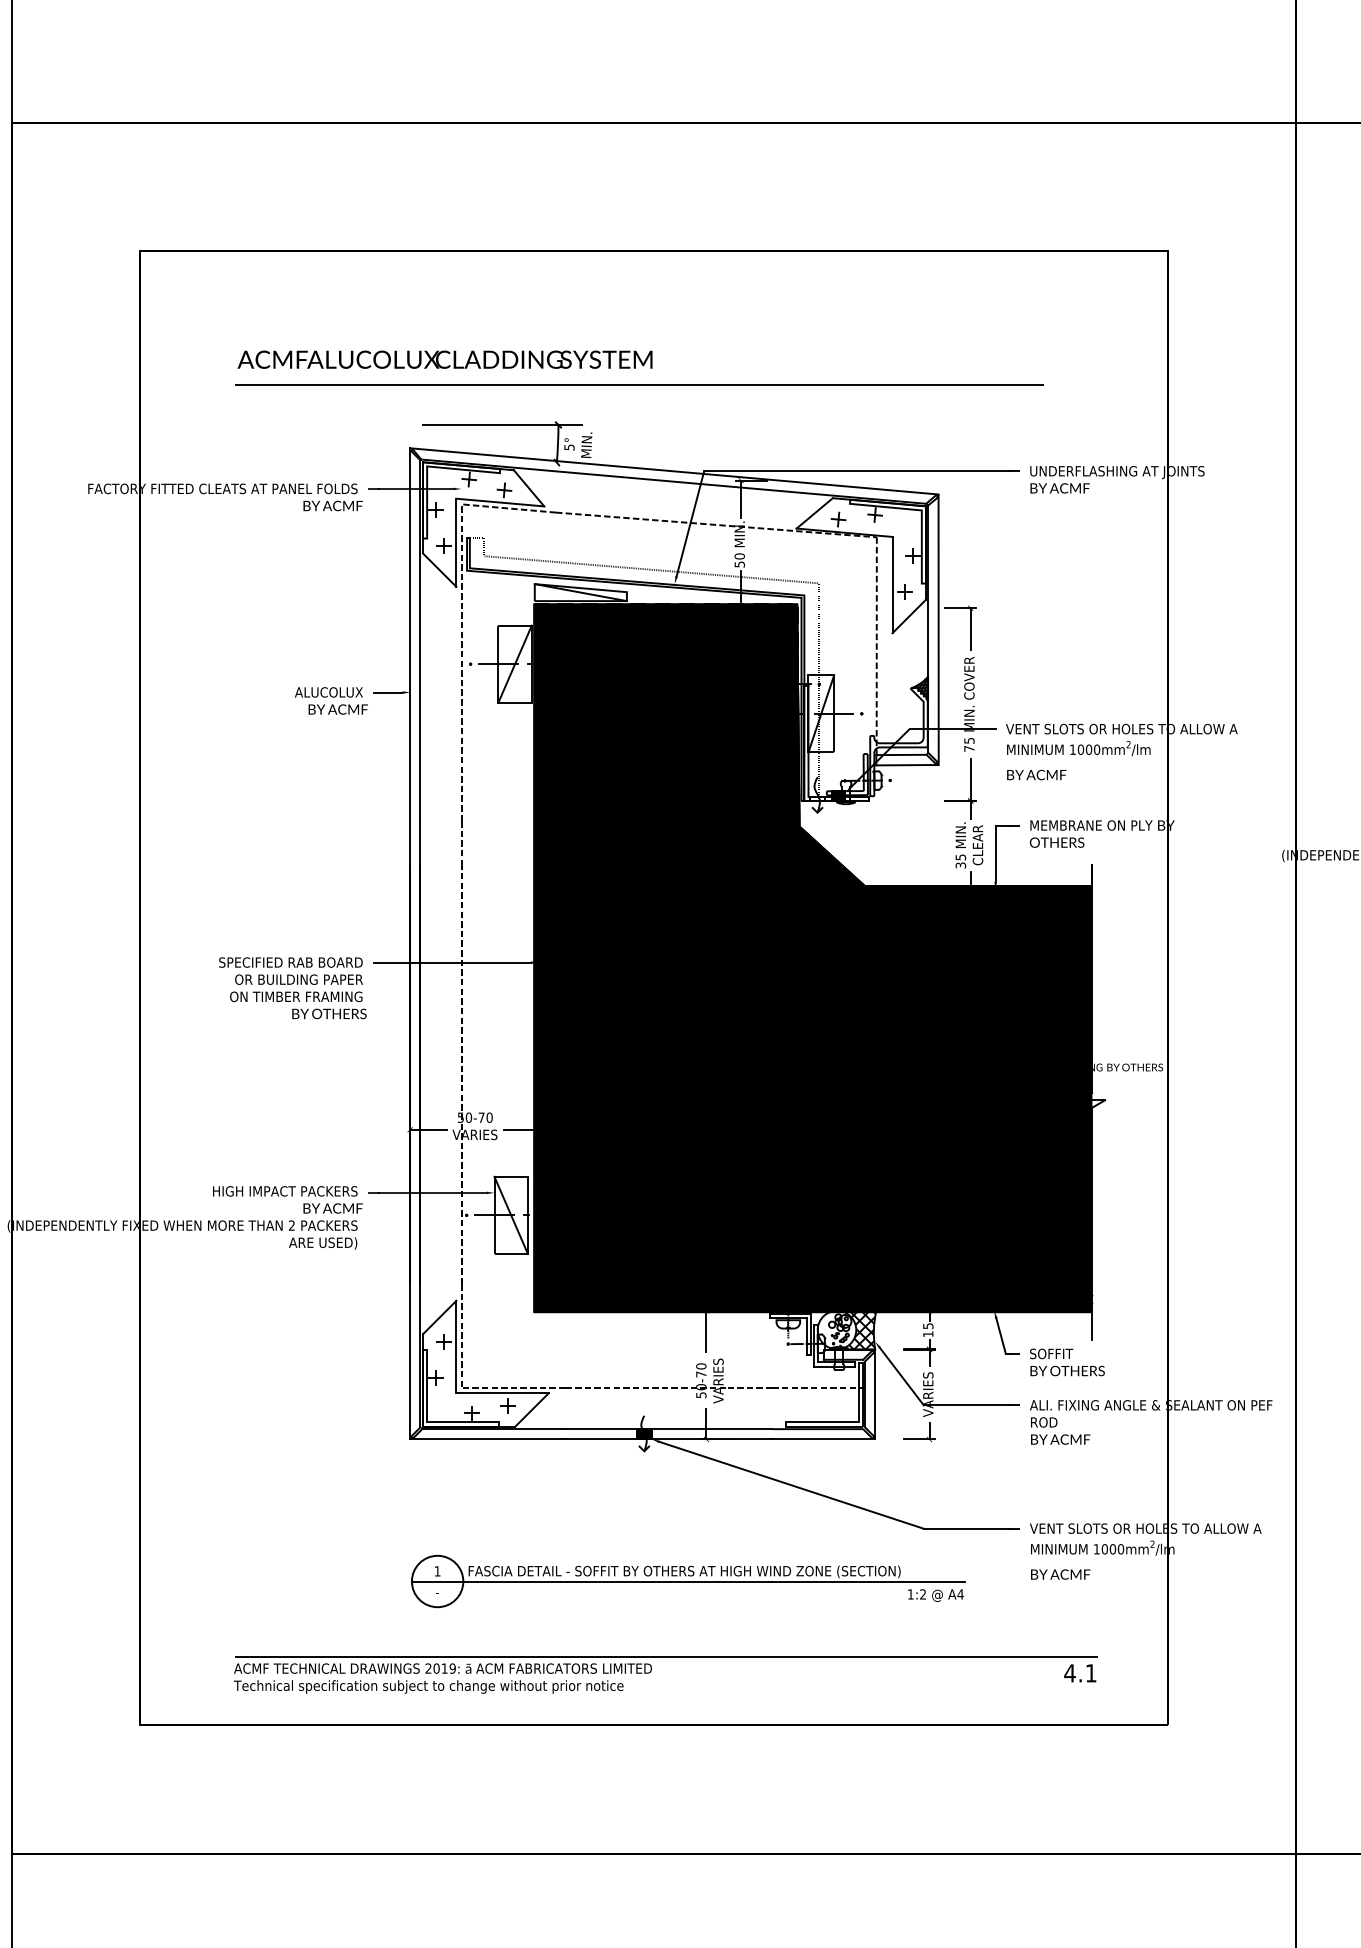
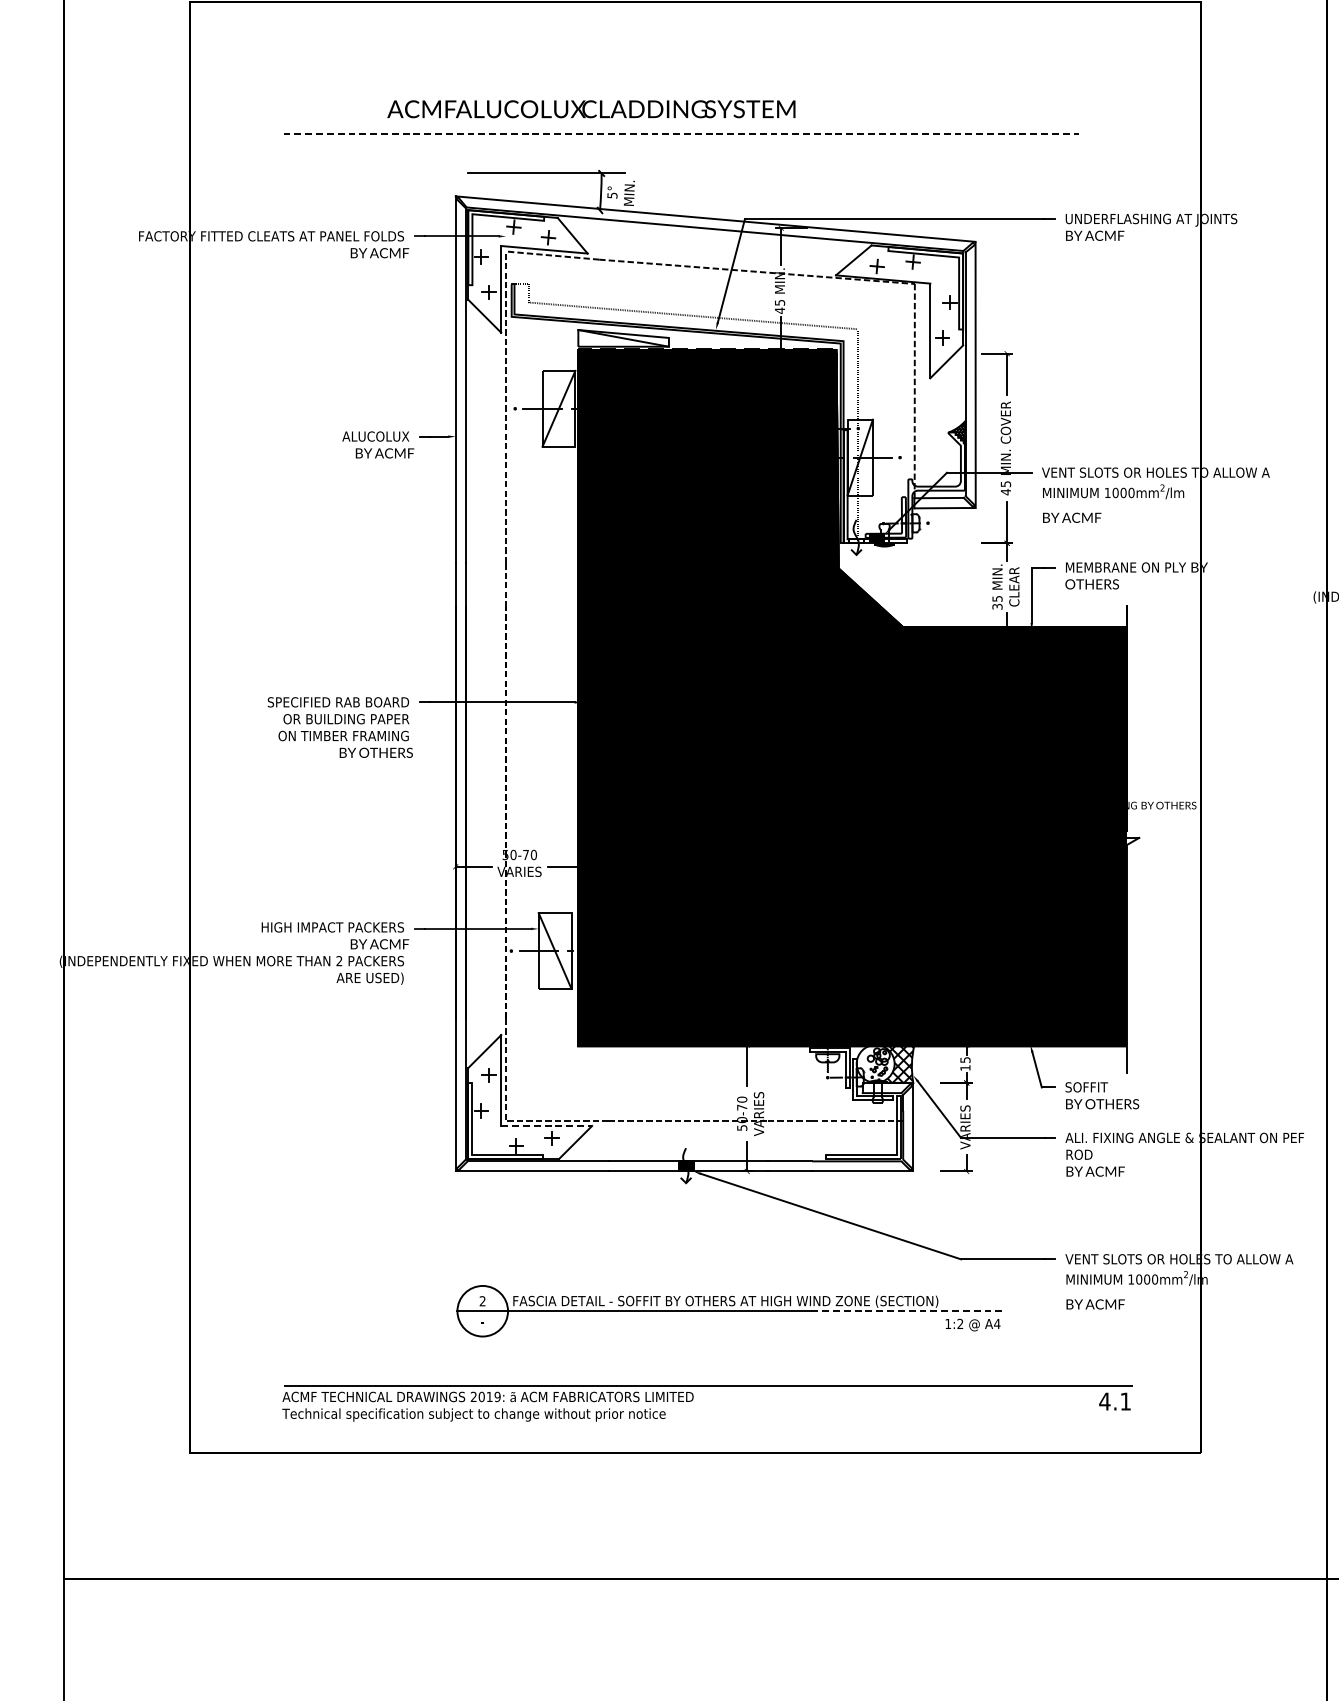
text: (444, 359) -> (590, 109), moved
line: (639, 384) -> (681, 133), solid -> dashed
text: (739, 560) -> (779, 306), 50 -> 45
text: (969, 748) -> (1006, 491), 75 -> 45
line: (503, 1393) -> (547, 1126), solid -> dashed
text: (437, 1571) -> (482, 1301), 1 -> 2
line: (868, 1581) -> (906, 1311), solid -> dashed

